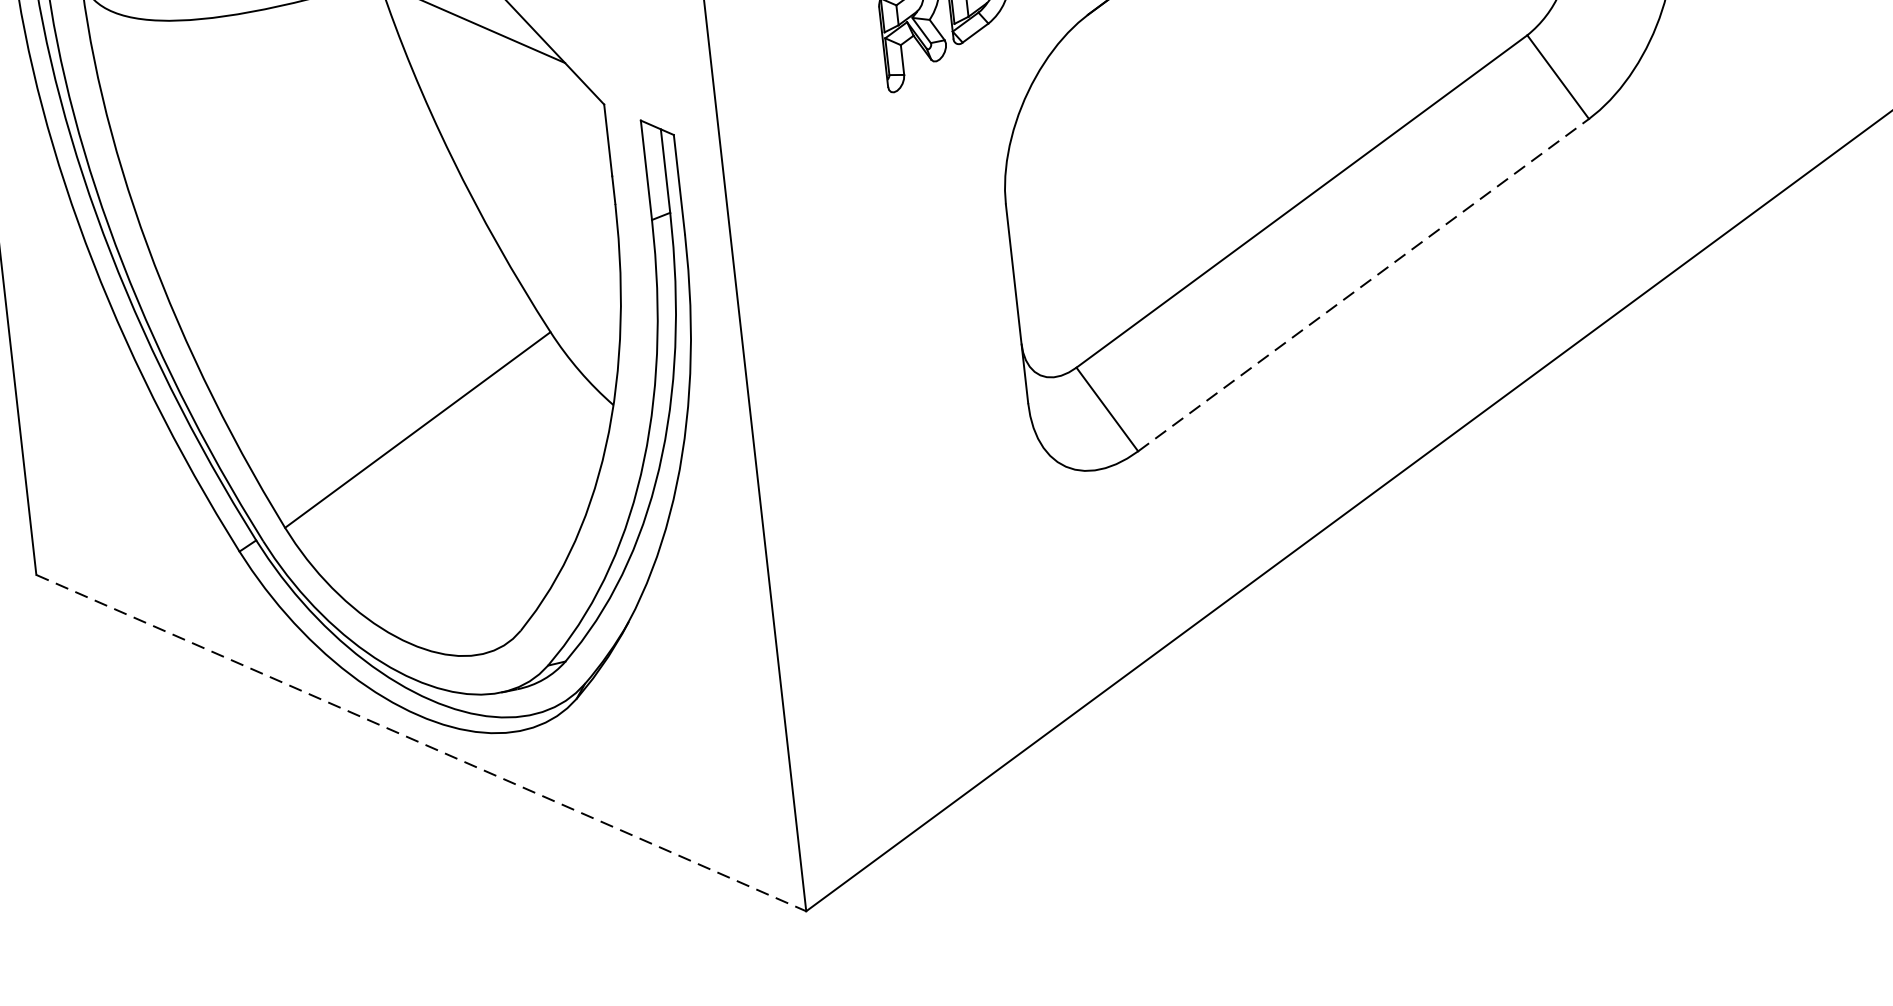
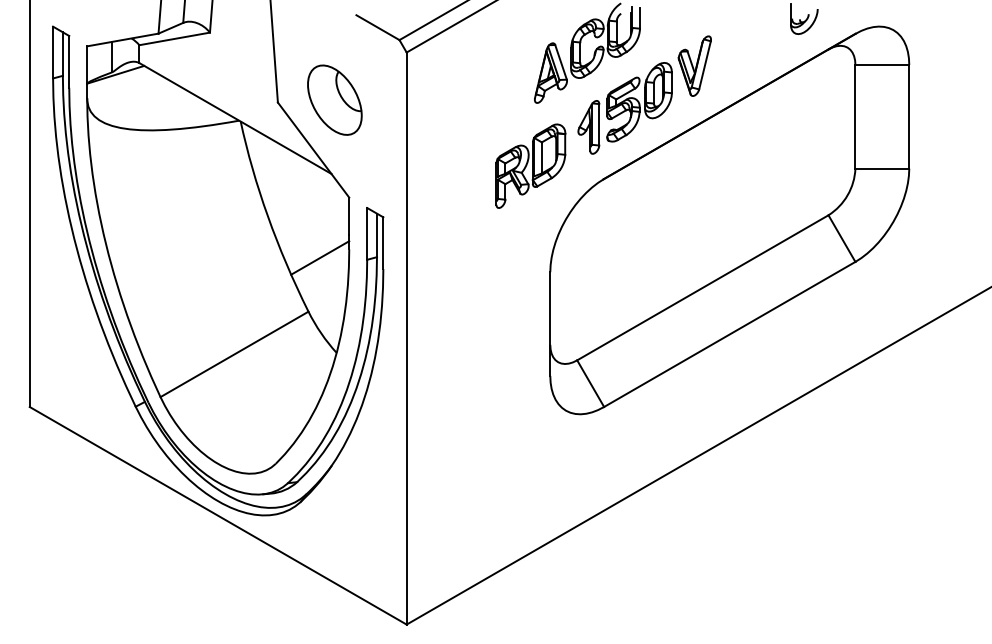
line: (561, 225) -> (320, 257), added
line: (1364, 285) -> (730, 334), dashed -> solid
line: (421, 742) -> (218, 515), dashed -> solid

